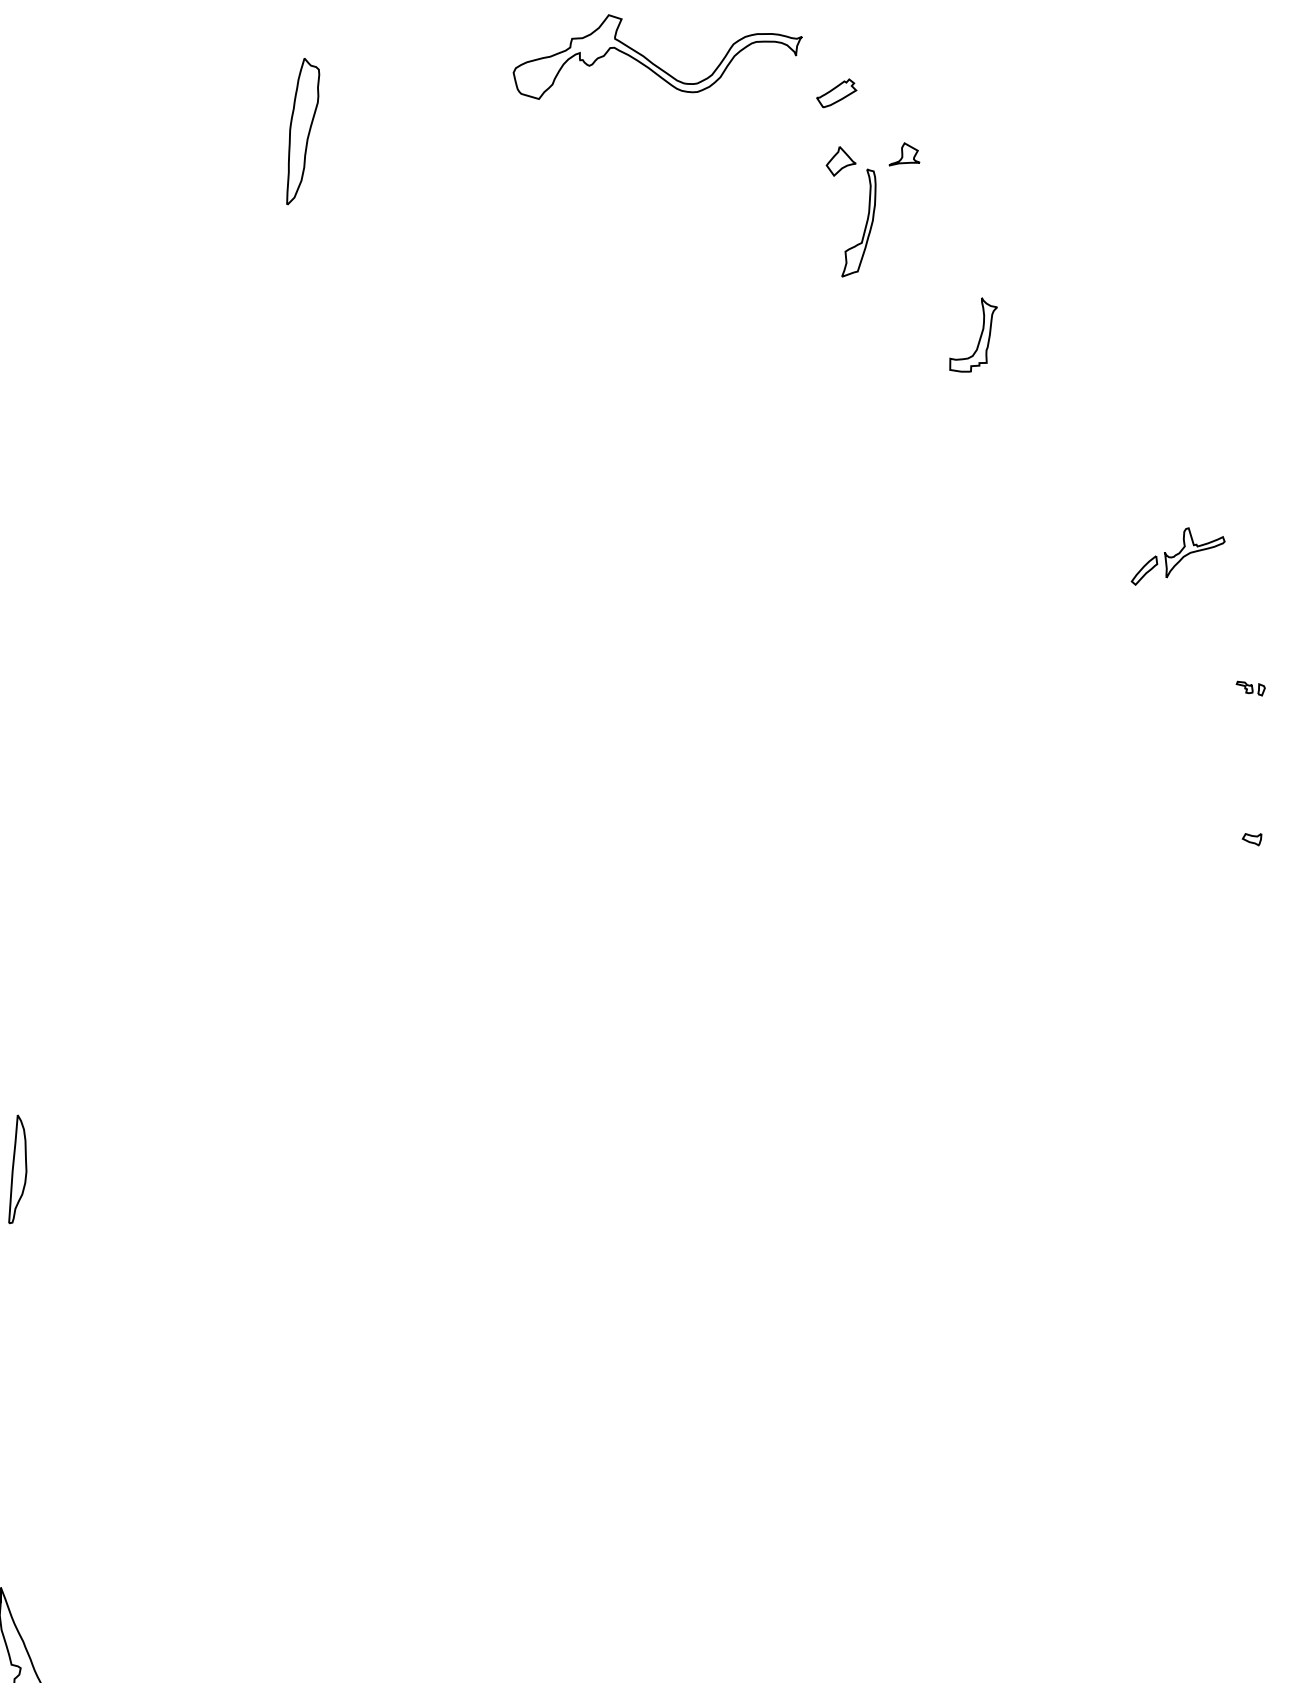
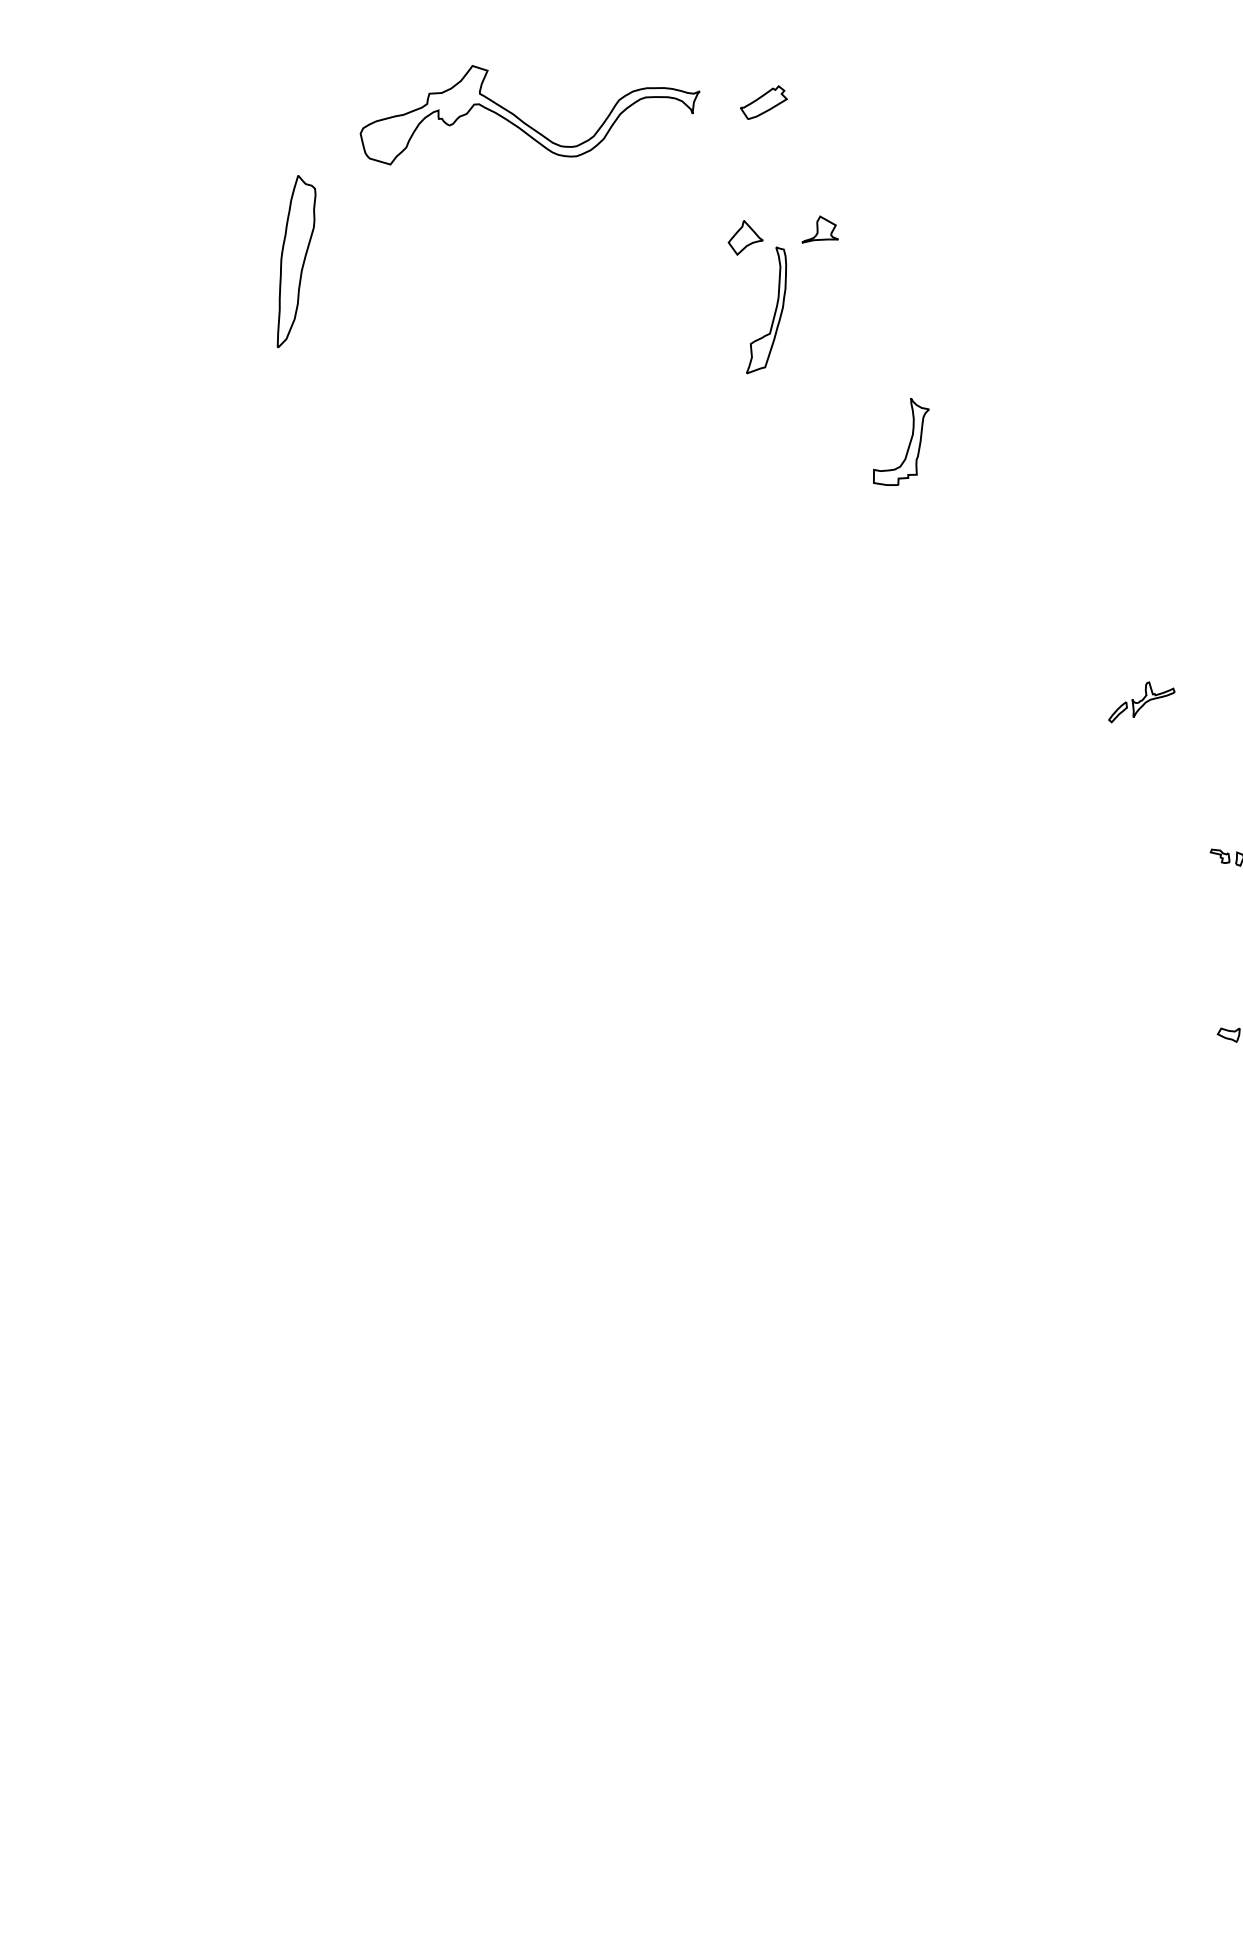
curve: (833, 90) -> (760, 99), moved
curve: (308, 131) -> (302, 261), moved
part: (1177, 556) -> (1141, 702), size x0.6

